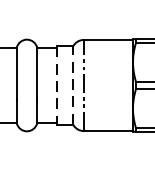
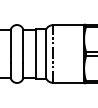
line: (56, 86) -> (35, 54), dashed -> solid
line: (73, 86) -> (46, 54), dashed -> solid

